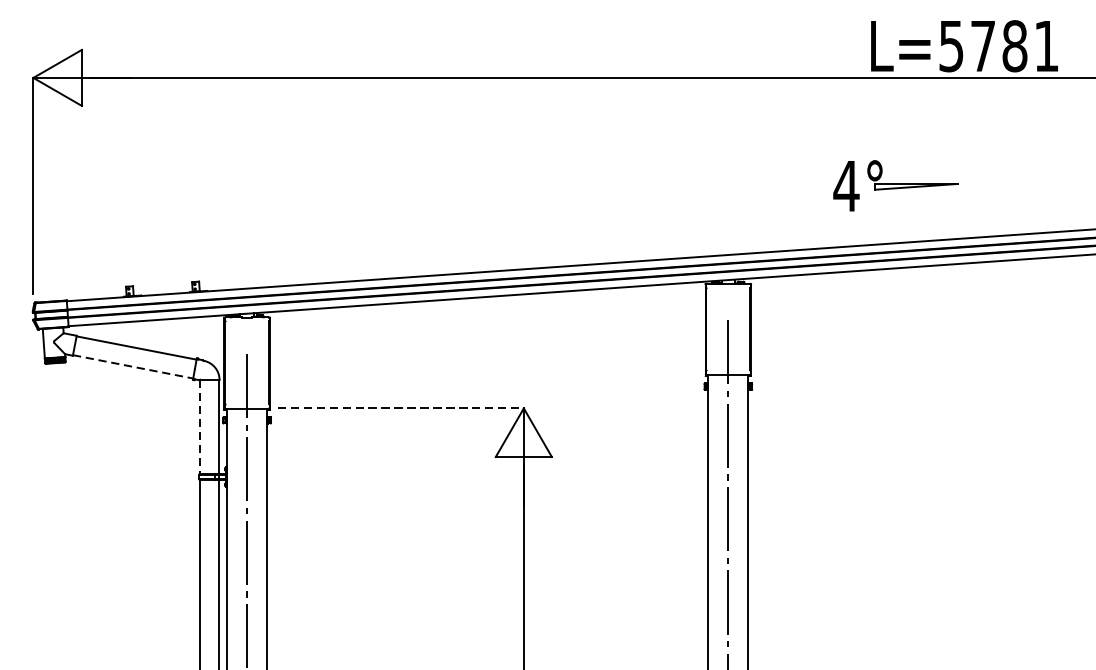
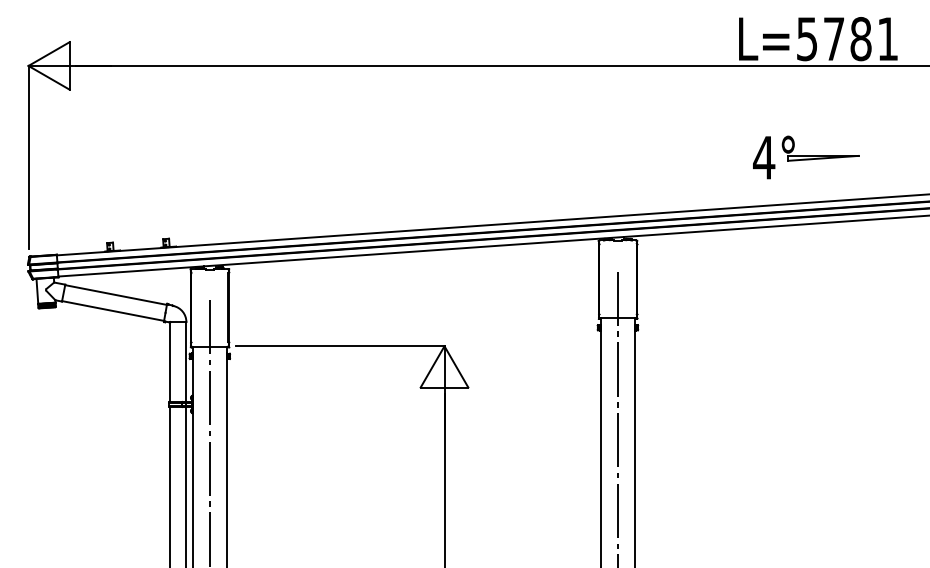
part: (896, 185) -> (806, 157), moved
line: (133, 367) -> (113, 311), dashed -> solid
line: (401, 408) -> (340, 346), dashed -> solid
line: (200, 427) -> (170, 362), dashed -> solid

